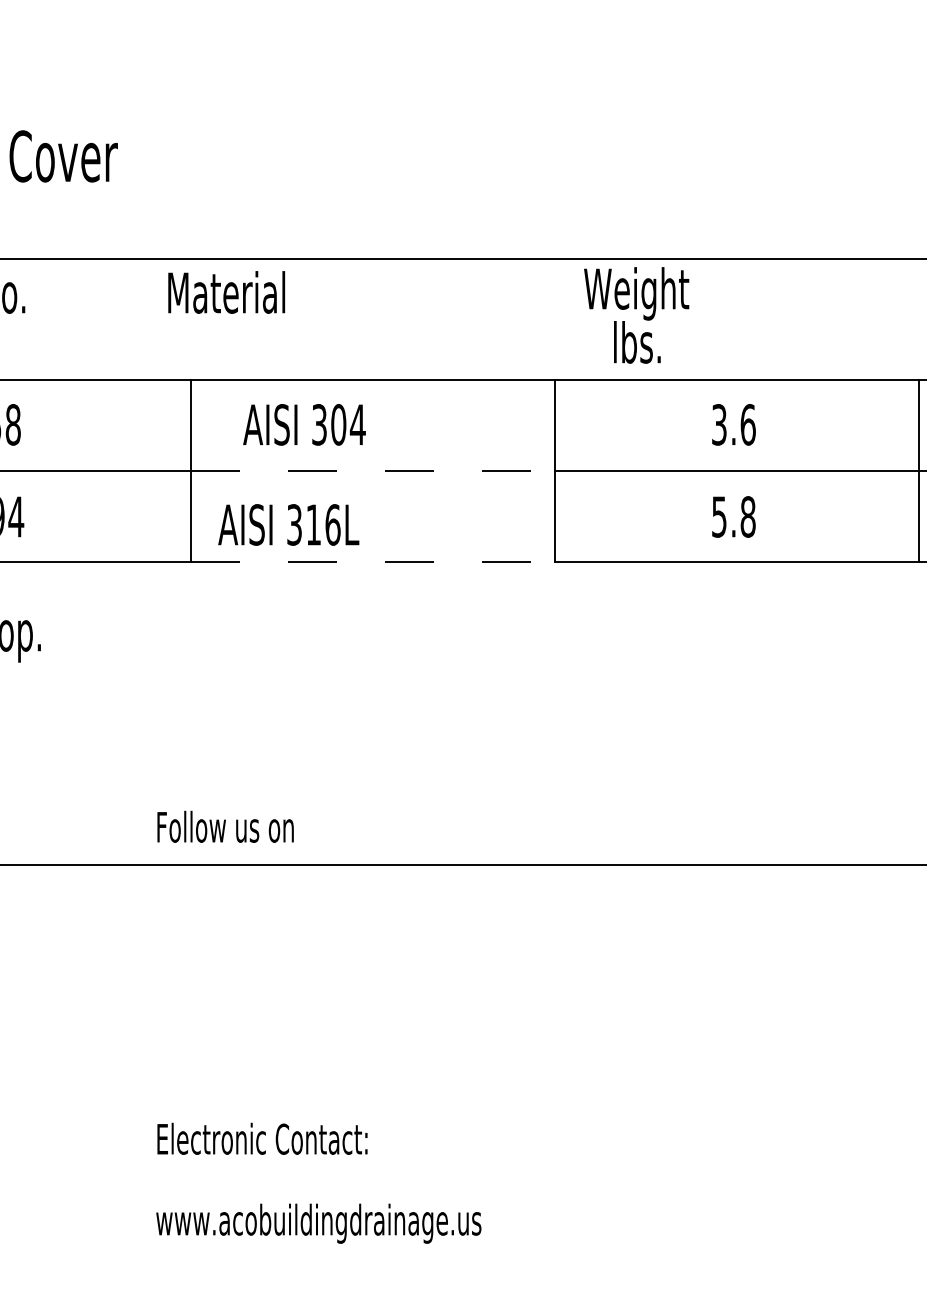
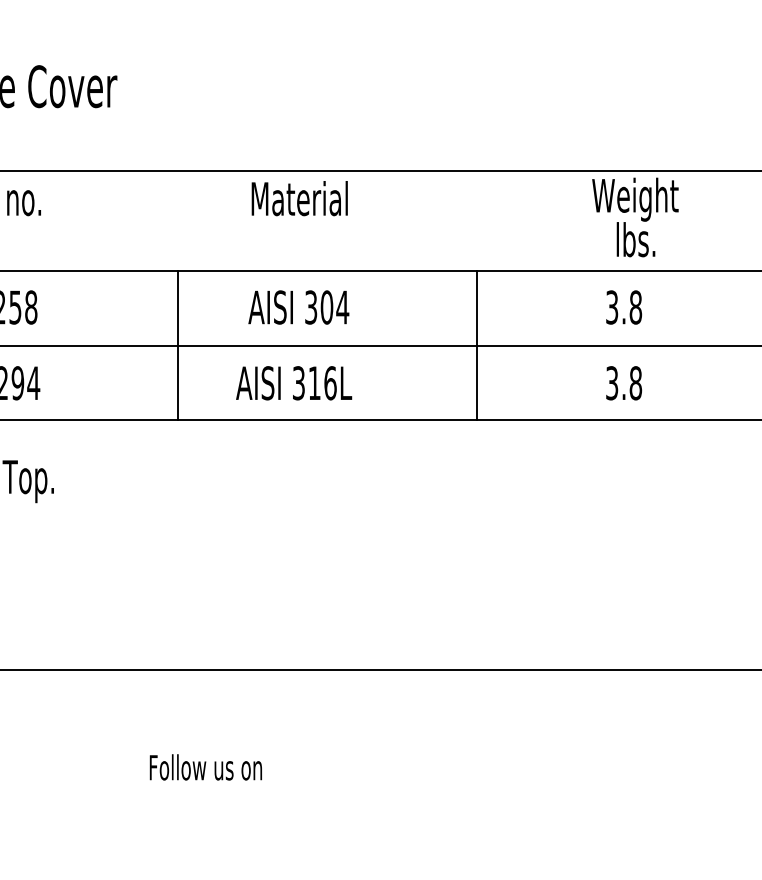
text: (226, 292) -> (299, 198), moved
text: (636, 315) -> (635, 217), moved
text: (304, 424) -> (298, 307), moved
text: (747, 424) -> (635, 307), 3.6 -> 3.8
line: (373, 471) -> (327, 345), dashed -> solid
text: (719, 516) -> (612, 382), 5.8 -> 3.8
text: (288, 524) -> (293, 382), moved
line: (373, 562) -> (327, 420), dashed -> solid
text: (225, 826) -> (205, 767), moved

